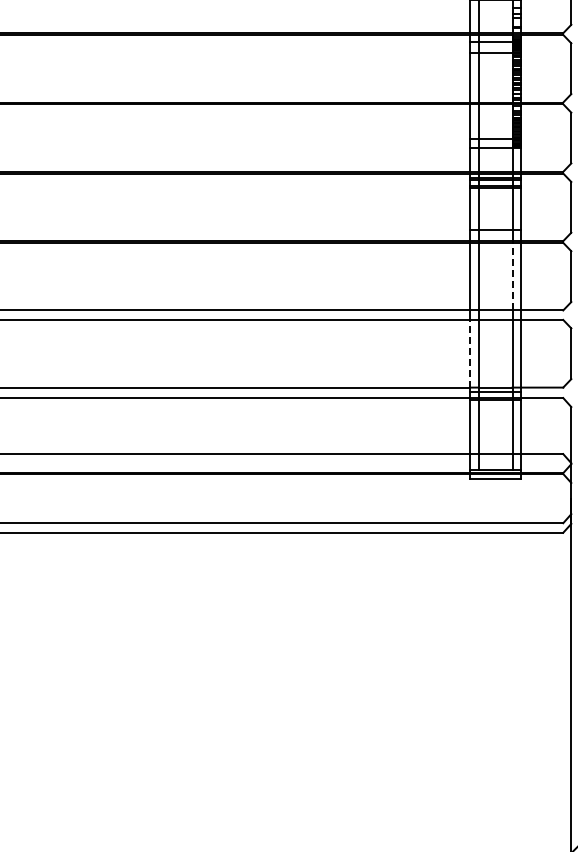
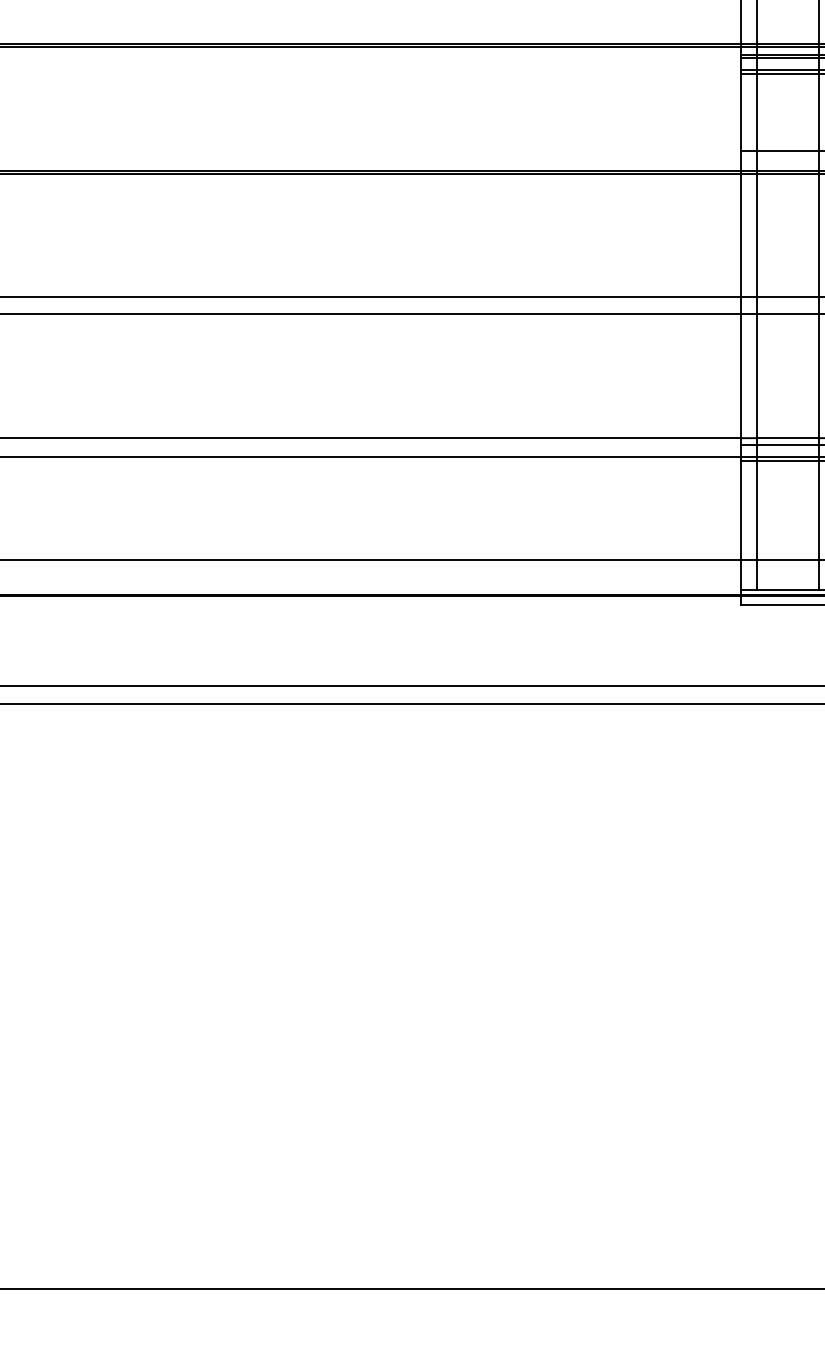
line: (512, 276) -> (818, 235), dashed -> solid
line: (470, 353) -> (741, 375), dashed -> solid

